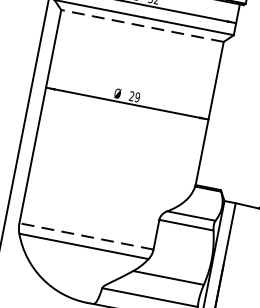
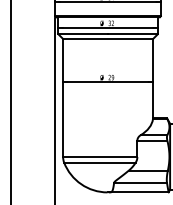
line: (143, 27) -> (108, 39), dashed -> solid
line: (84, 236) -> (99, 157), dashed -> solid

